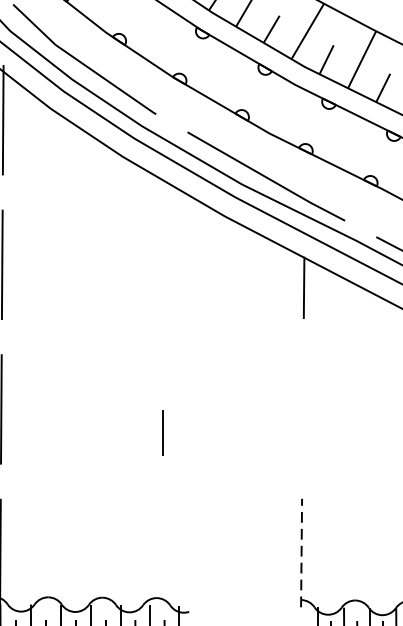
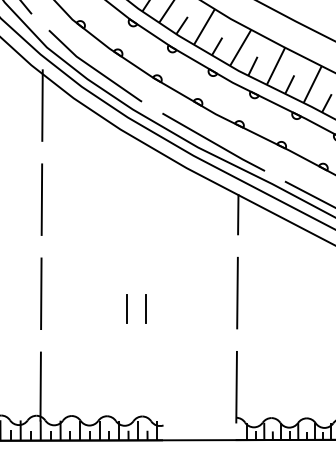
line: (302, 407) -> (237, 292), added
line: (133, 433) -> (127, 309), added
line: (301, 551) -> (236, 386), dashed -> solid

